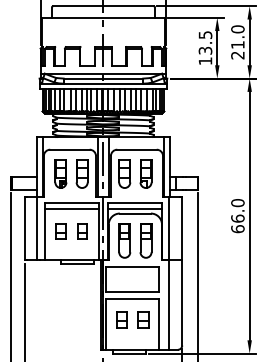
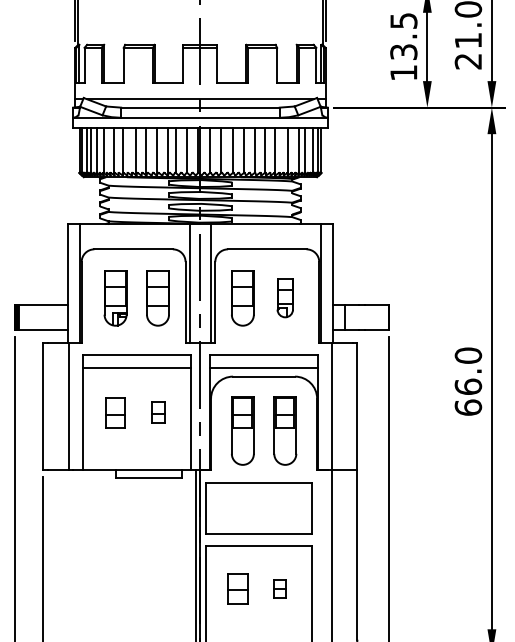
part: (145, 173) -> (284, 296), size x0.7
part: (82, 231) -> (158, 412), size x0.7
part: (143, 319) -> (280, 587), size x0.6

